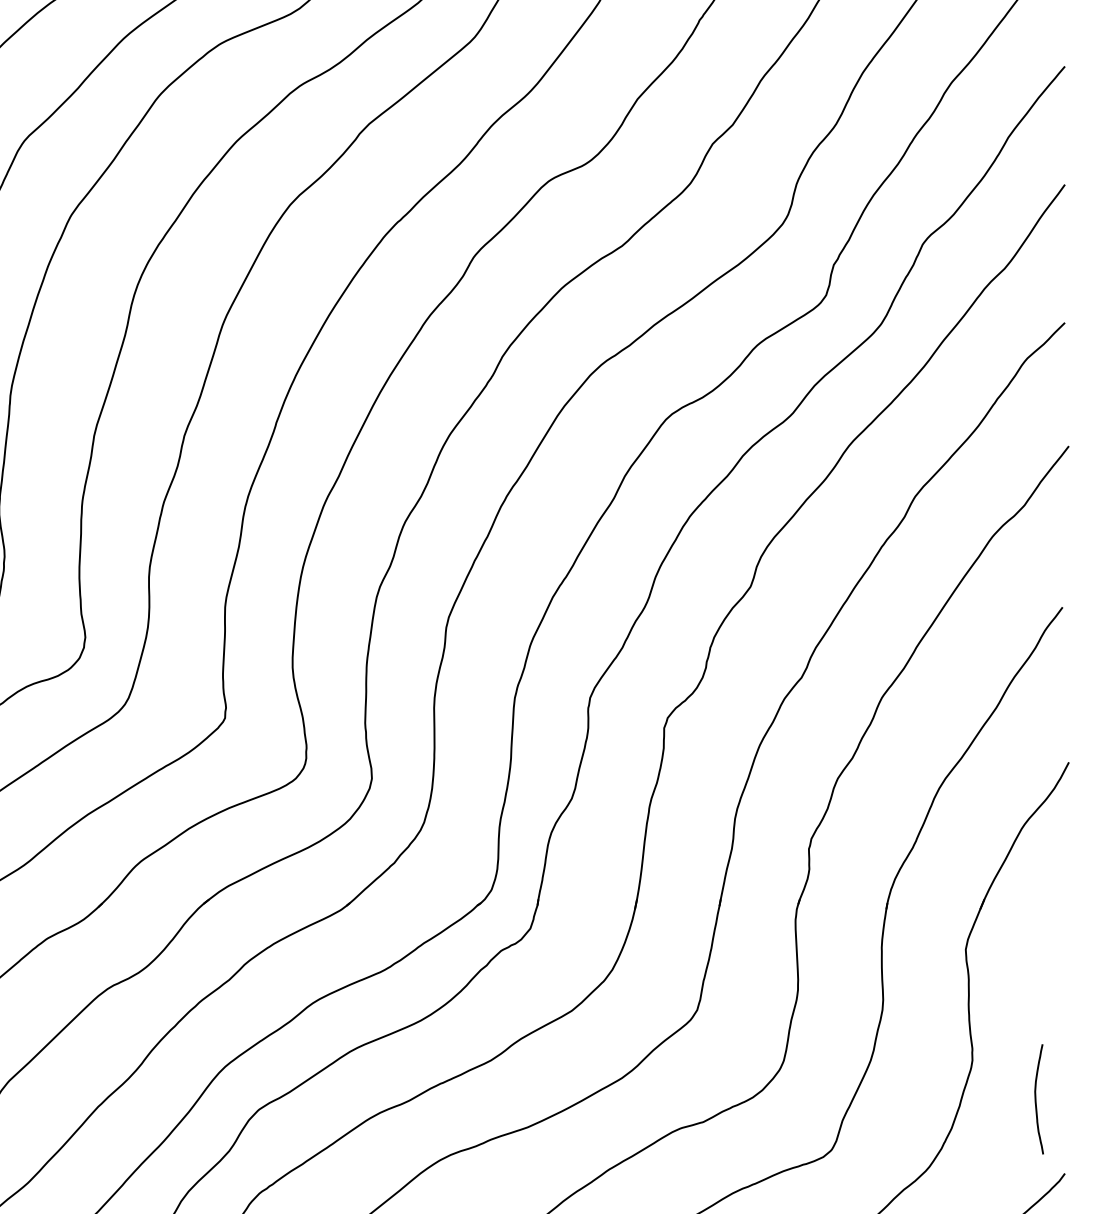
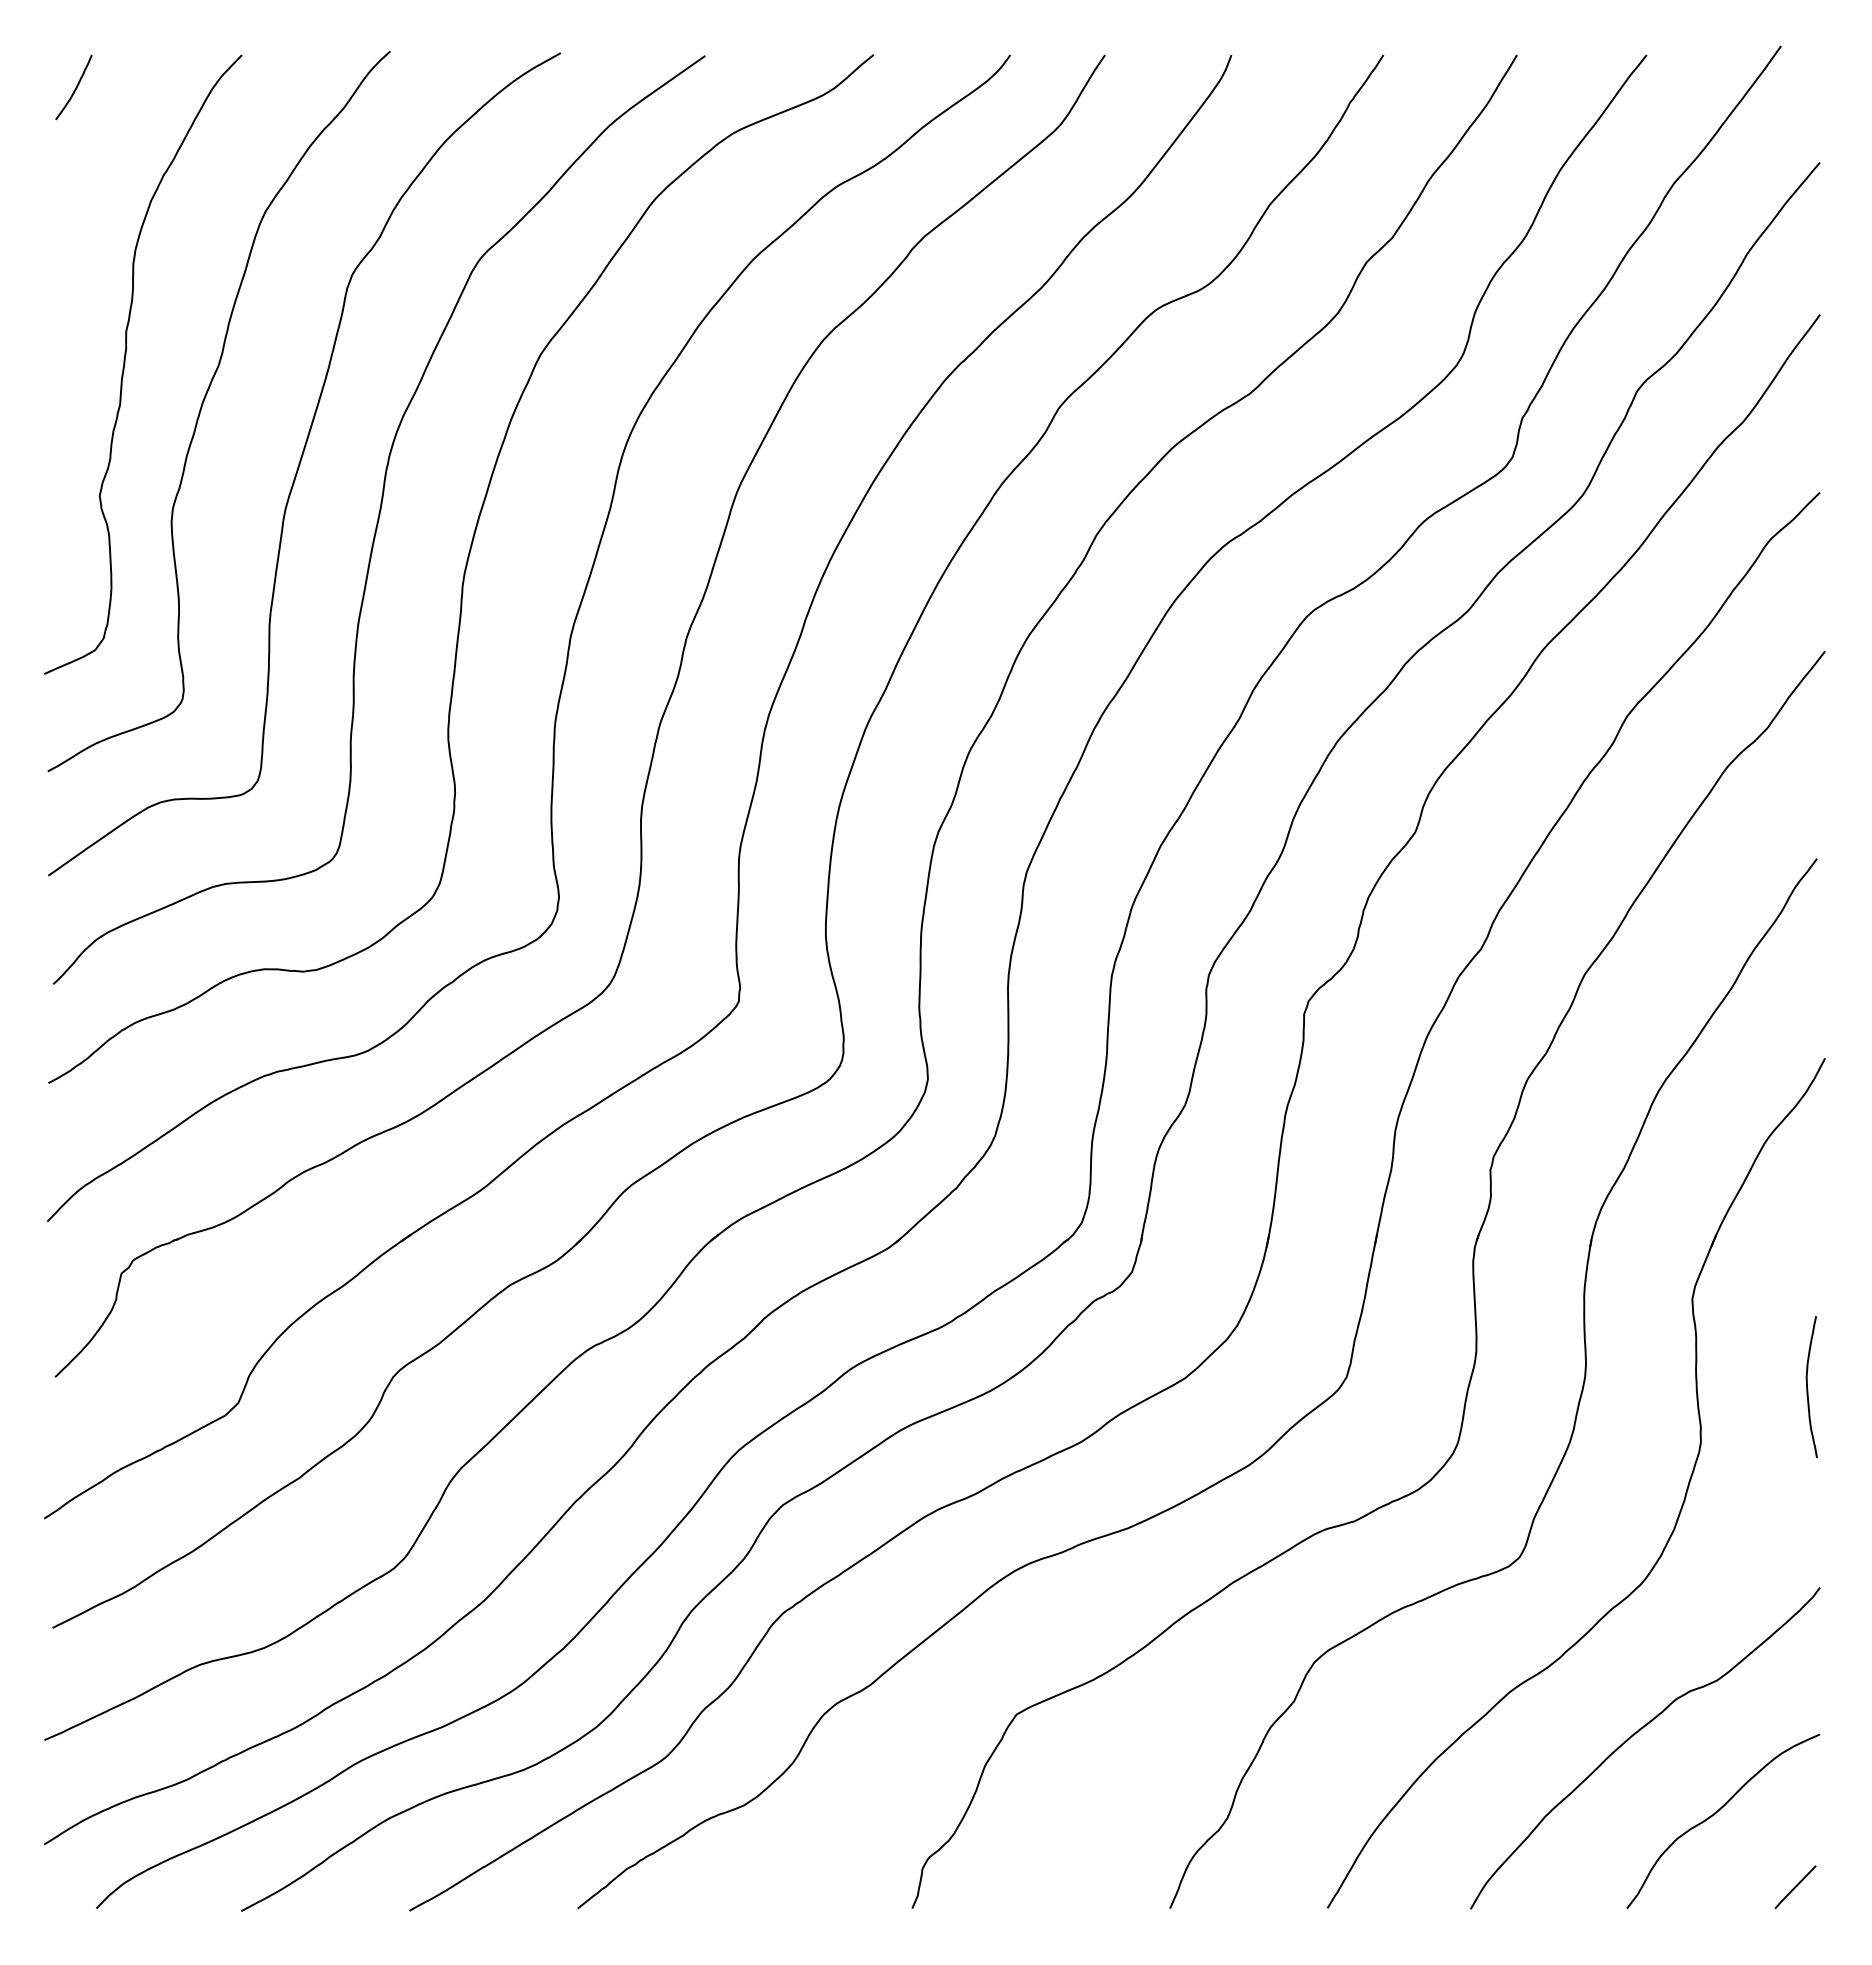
curve: (1036, 1100) -> (1808, 1388), moved

